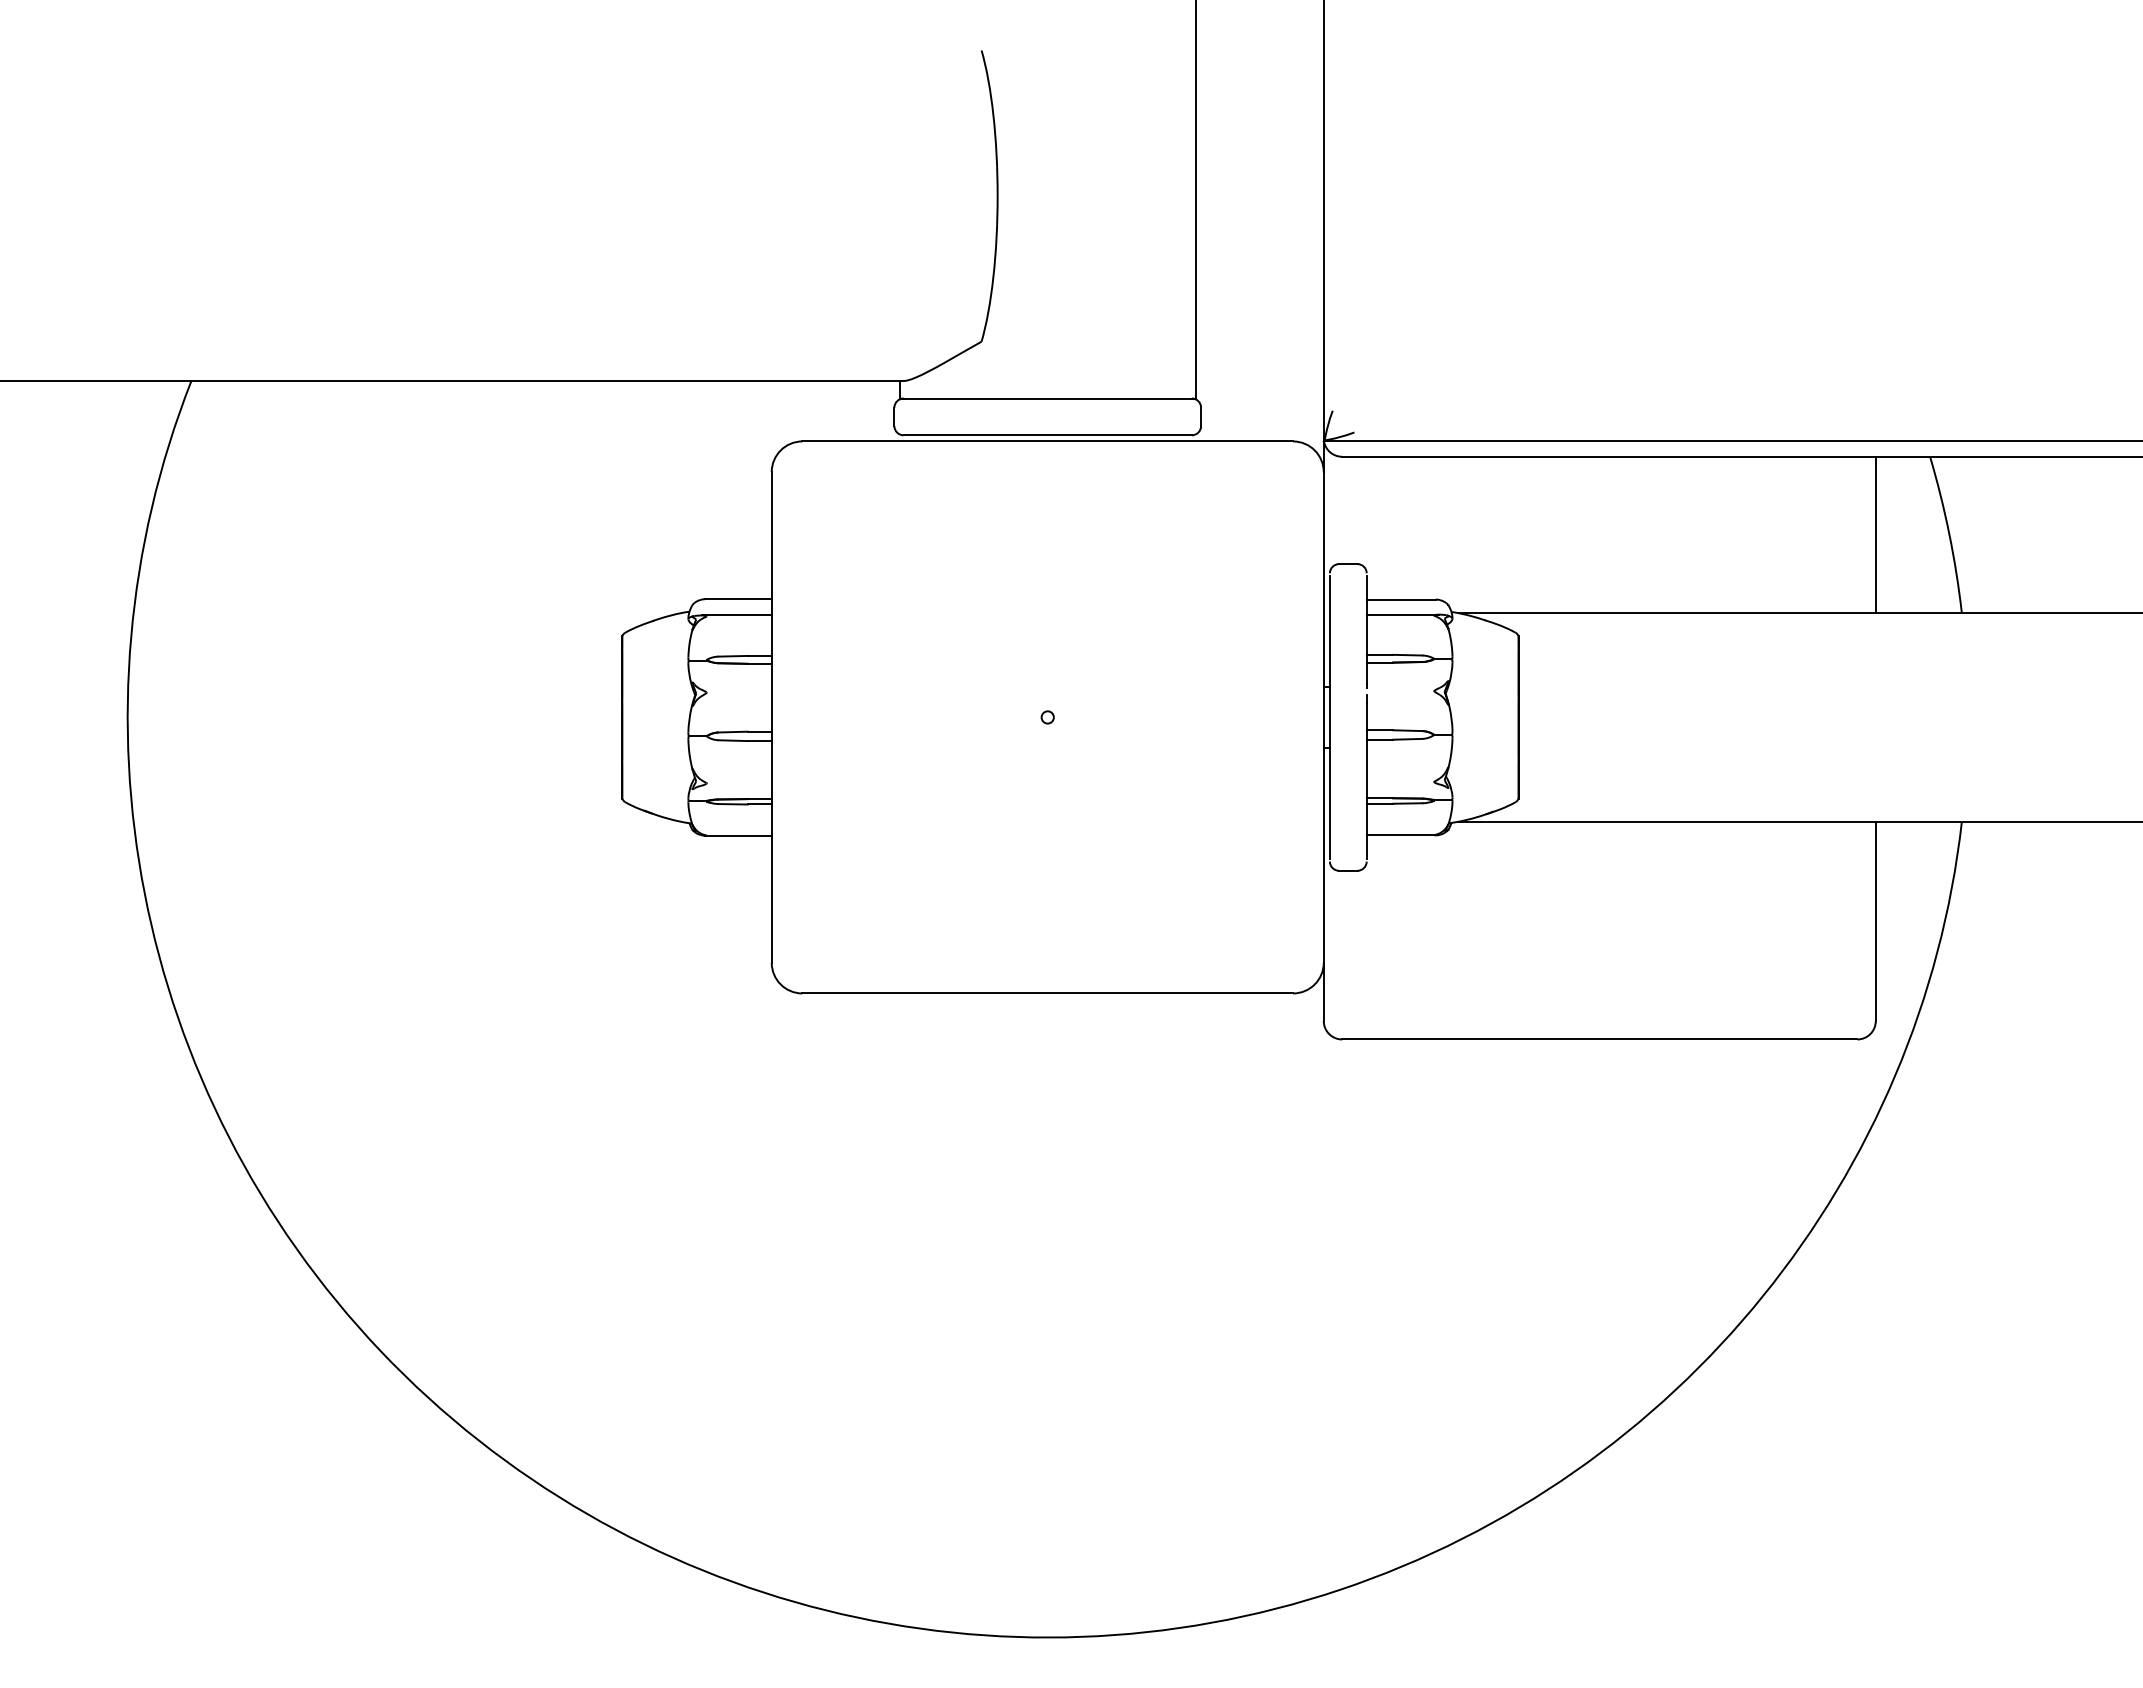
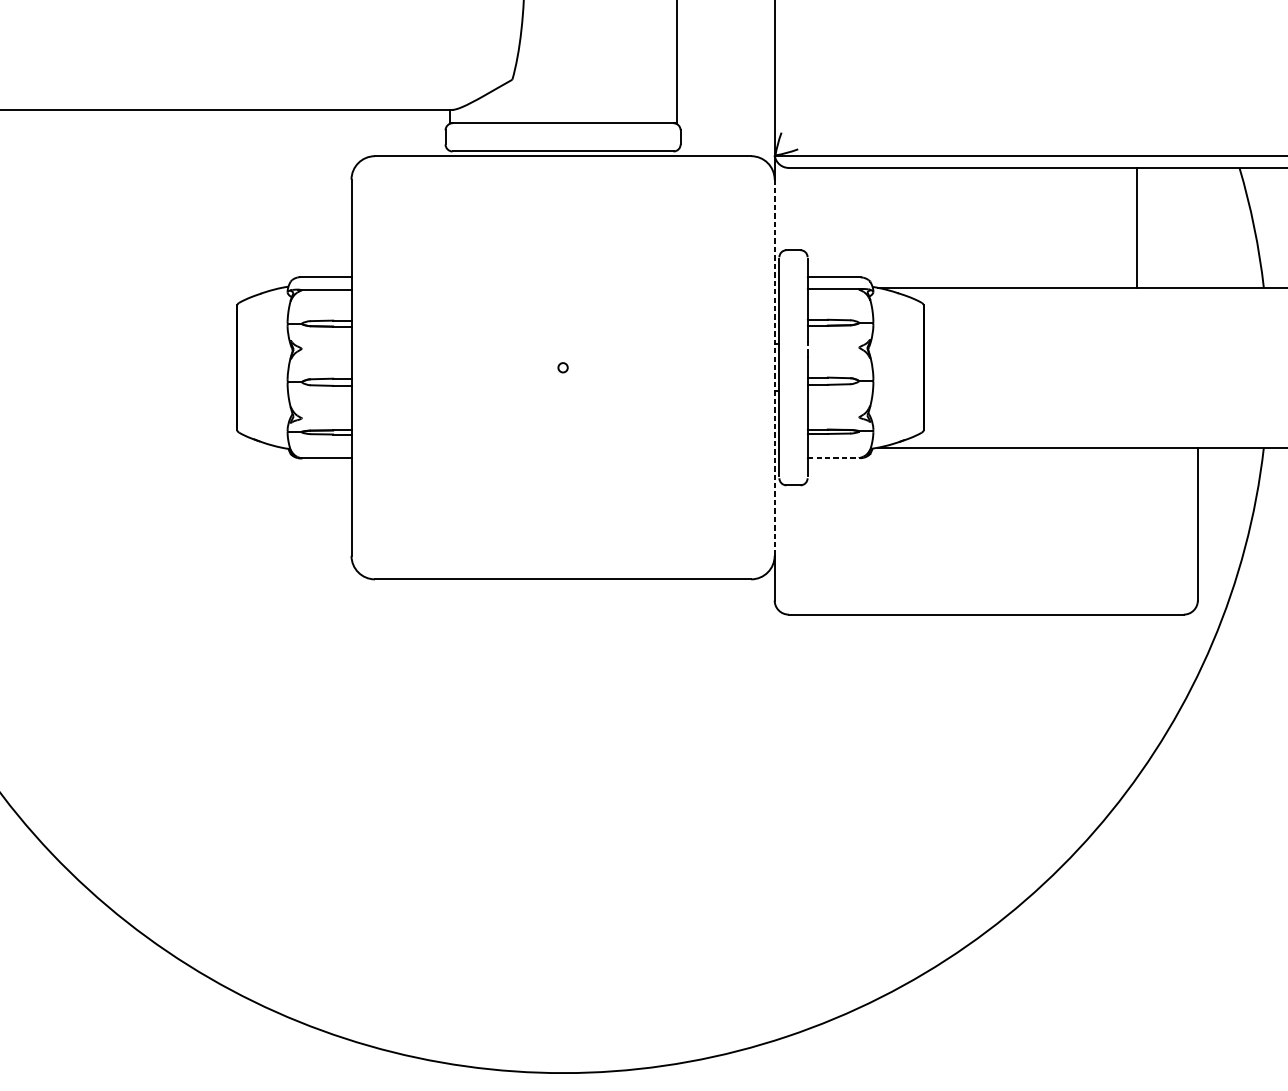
line: (1875, 534) -> (1136, 227), moved
line: (1323, 716) -> (774, 367), solid -> dashed
line: (1402, 835) -> (835, 458), solid -> dashed

